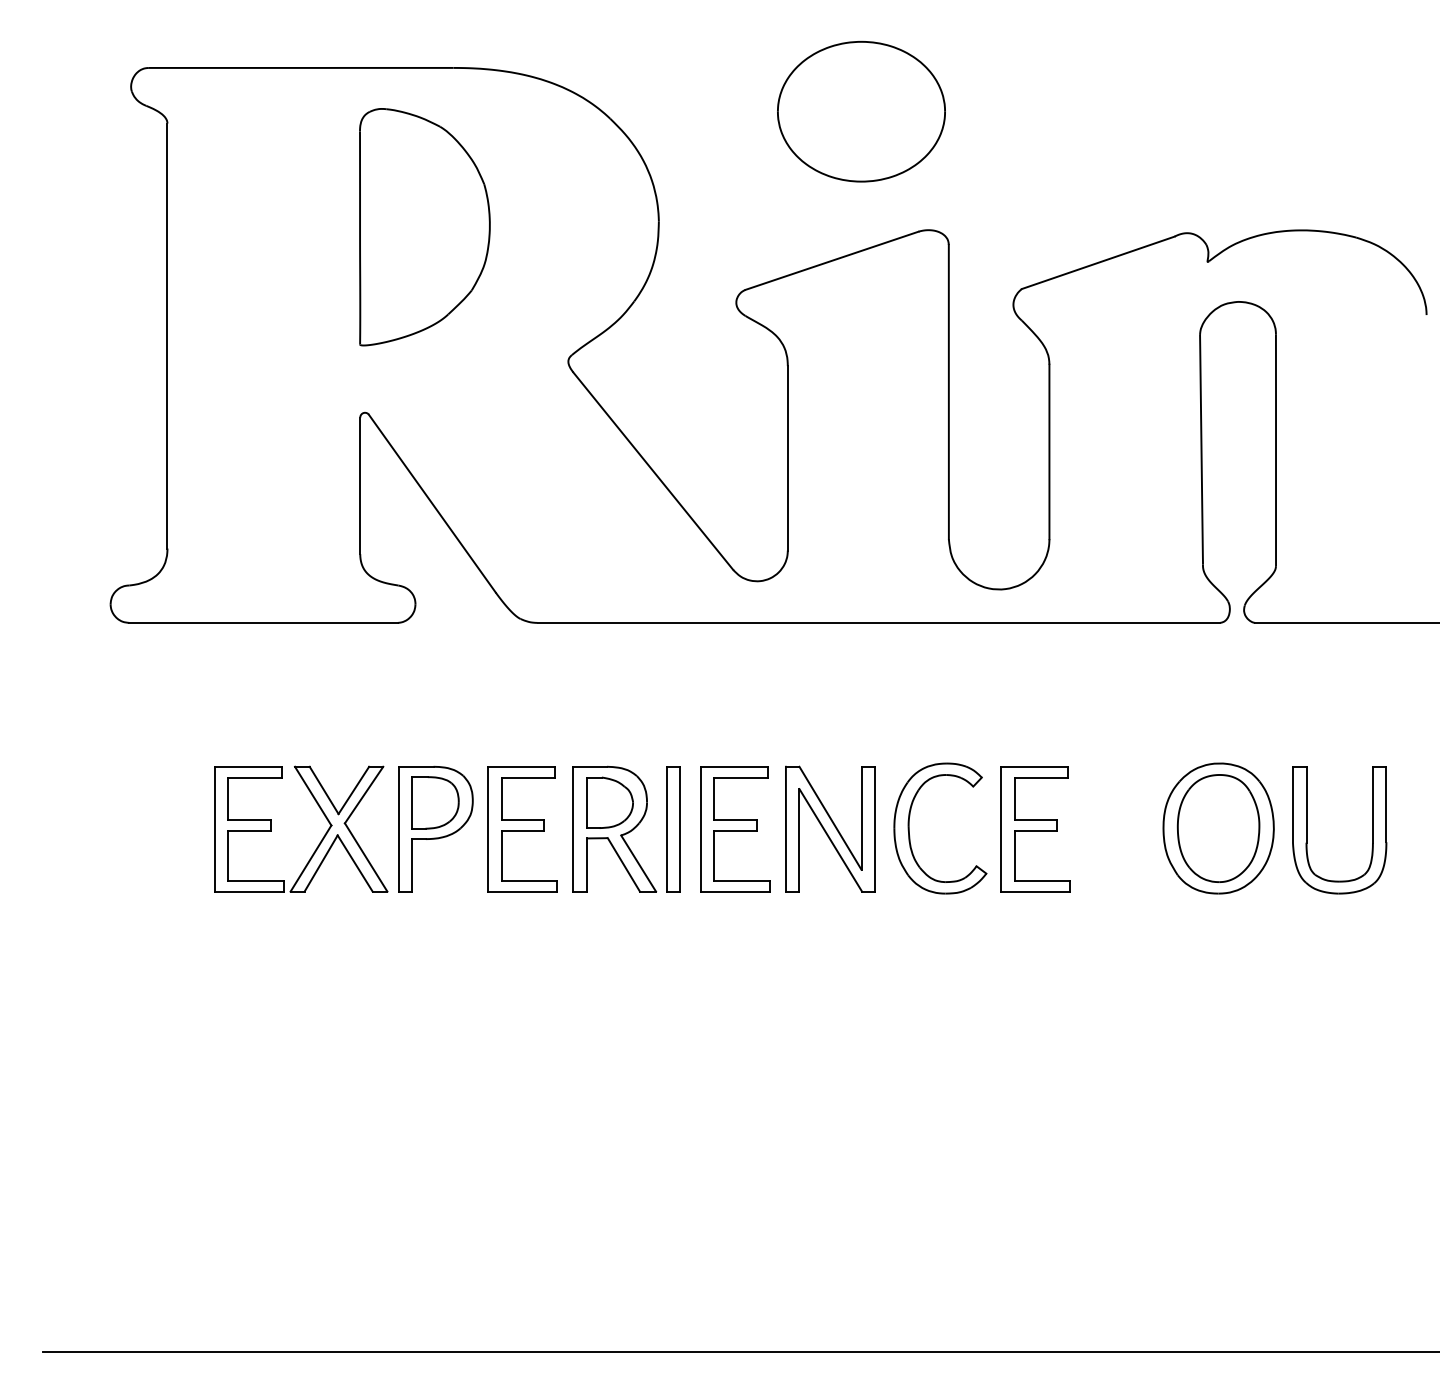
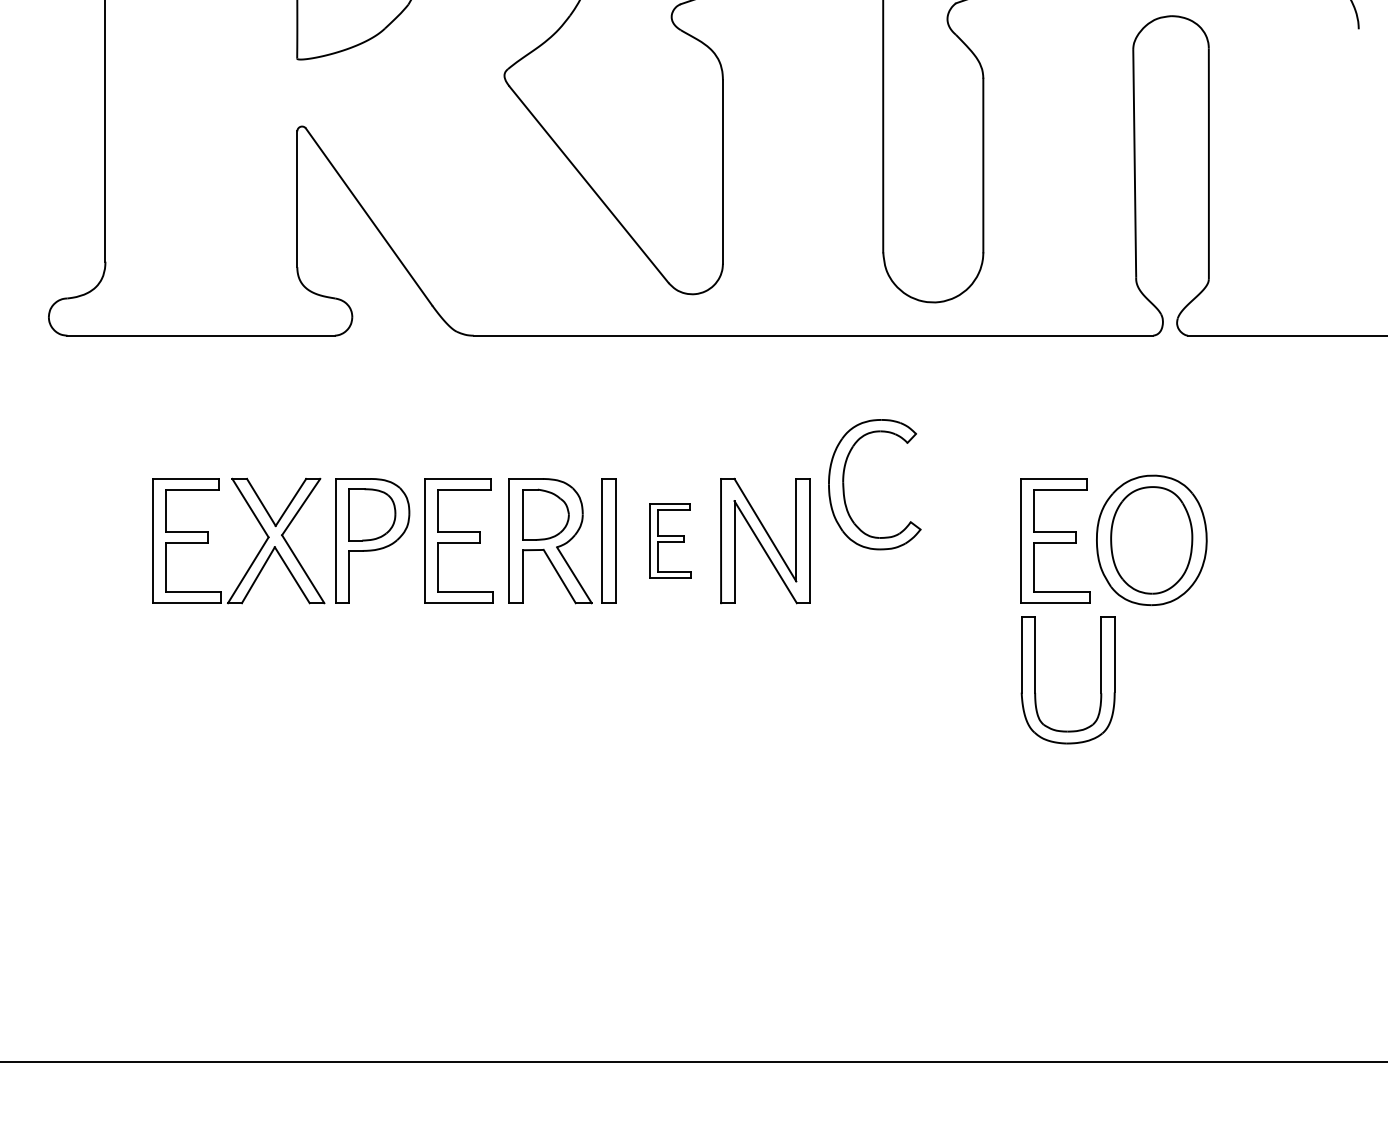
part: (909, 828) -> (844, 484), moved
part: (735, 829) -> (670, 541), size x0.6
part: (1035, 829) -> (1055, 541), moved
part: (1307, 830) -> (1036, 680), moved

